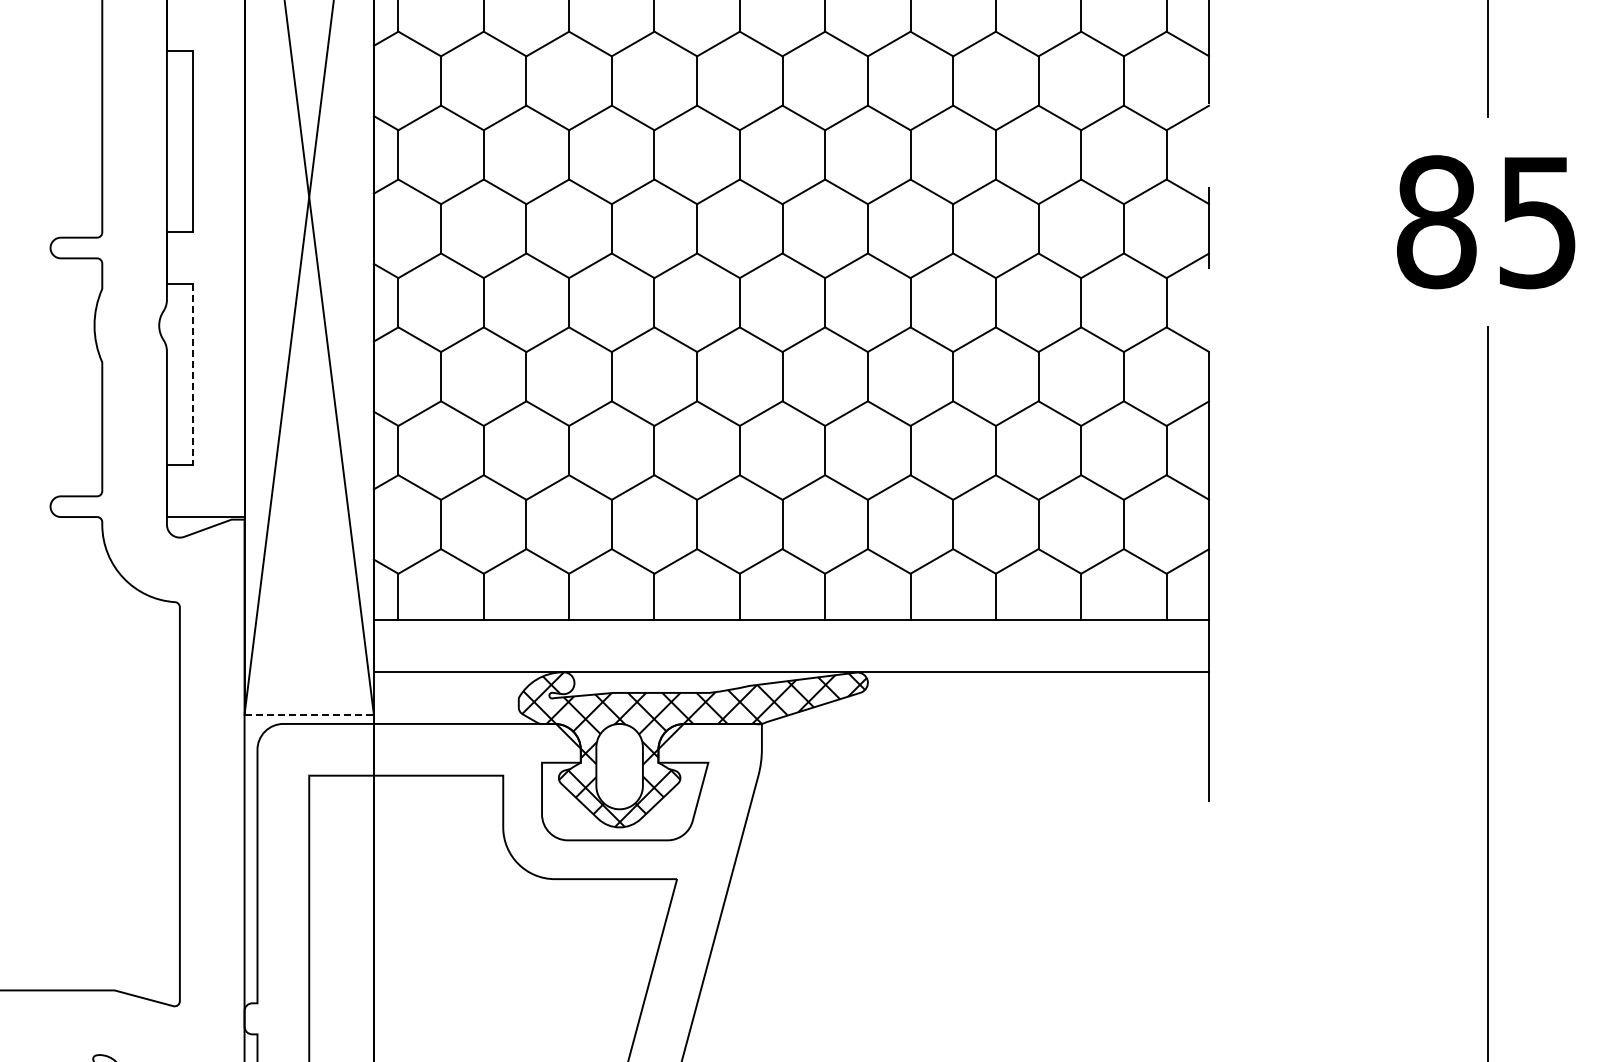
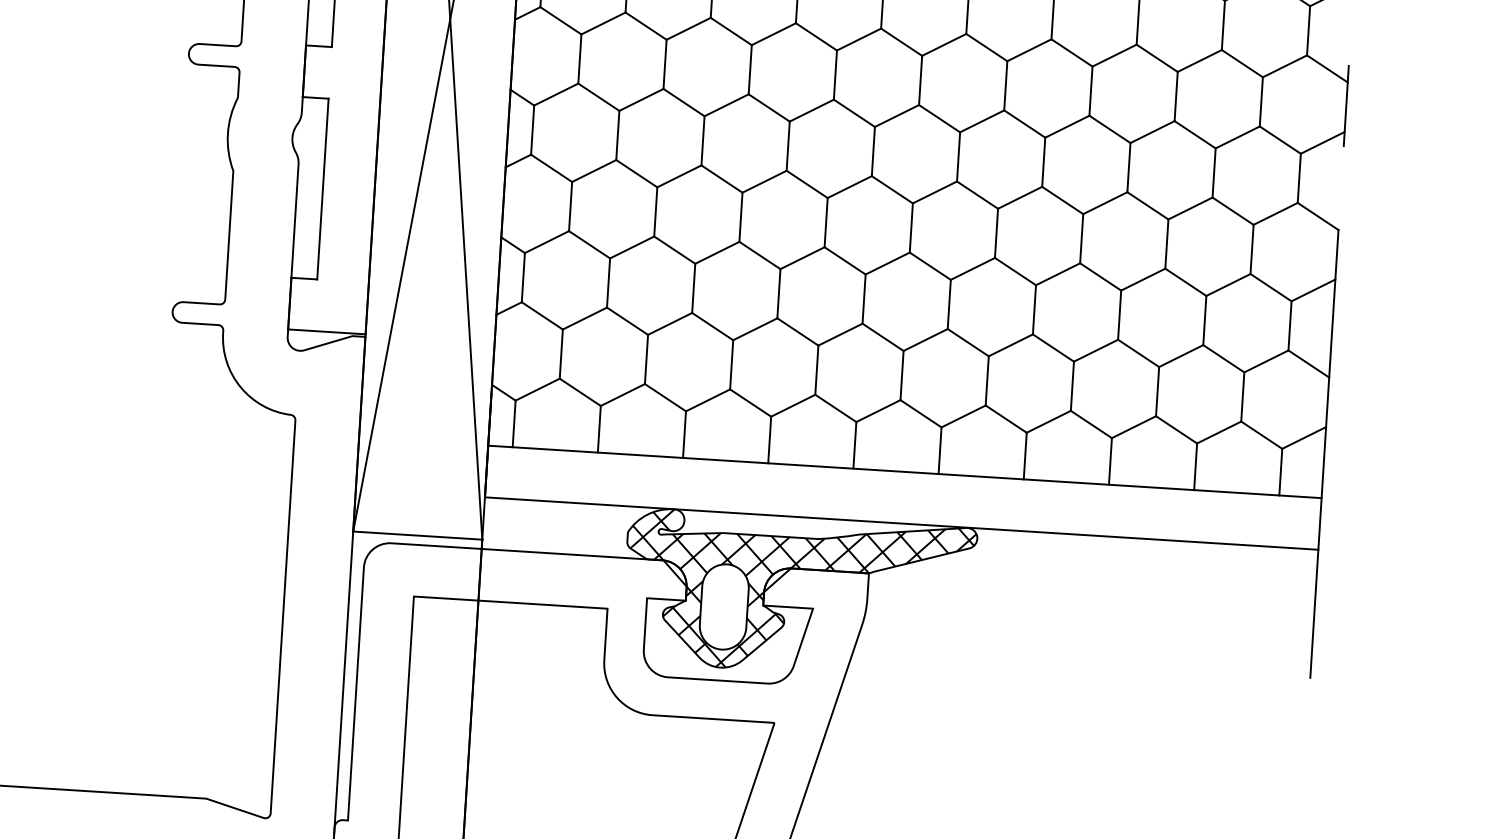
line: (192, 374) -> (322, 188), dashed -> solid
line: (309, 714) -> (418, 535), dashed -> solid

